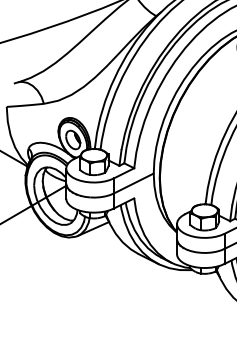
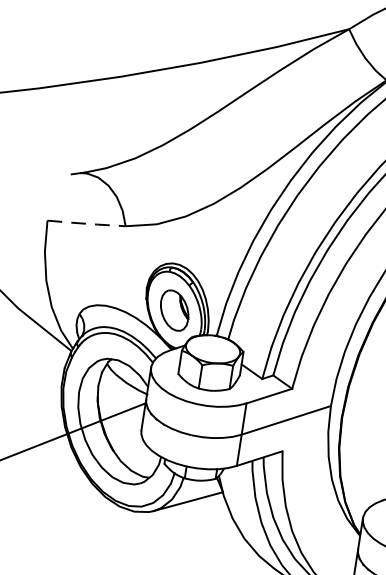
line: (25, 105) -> (86, 223), solid -> dashed

